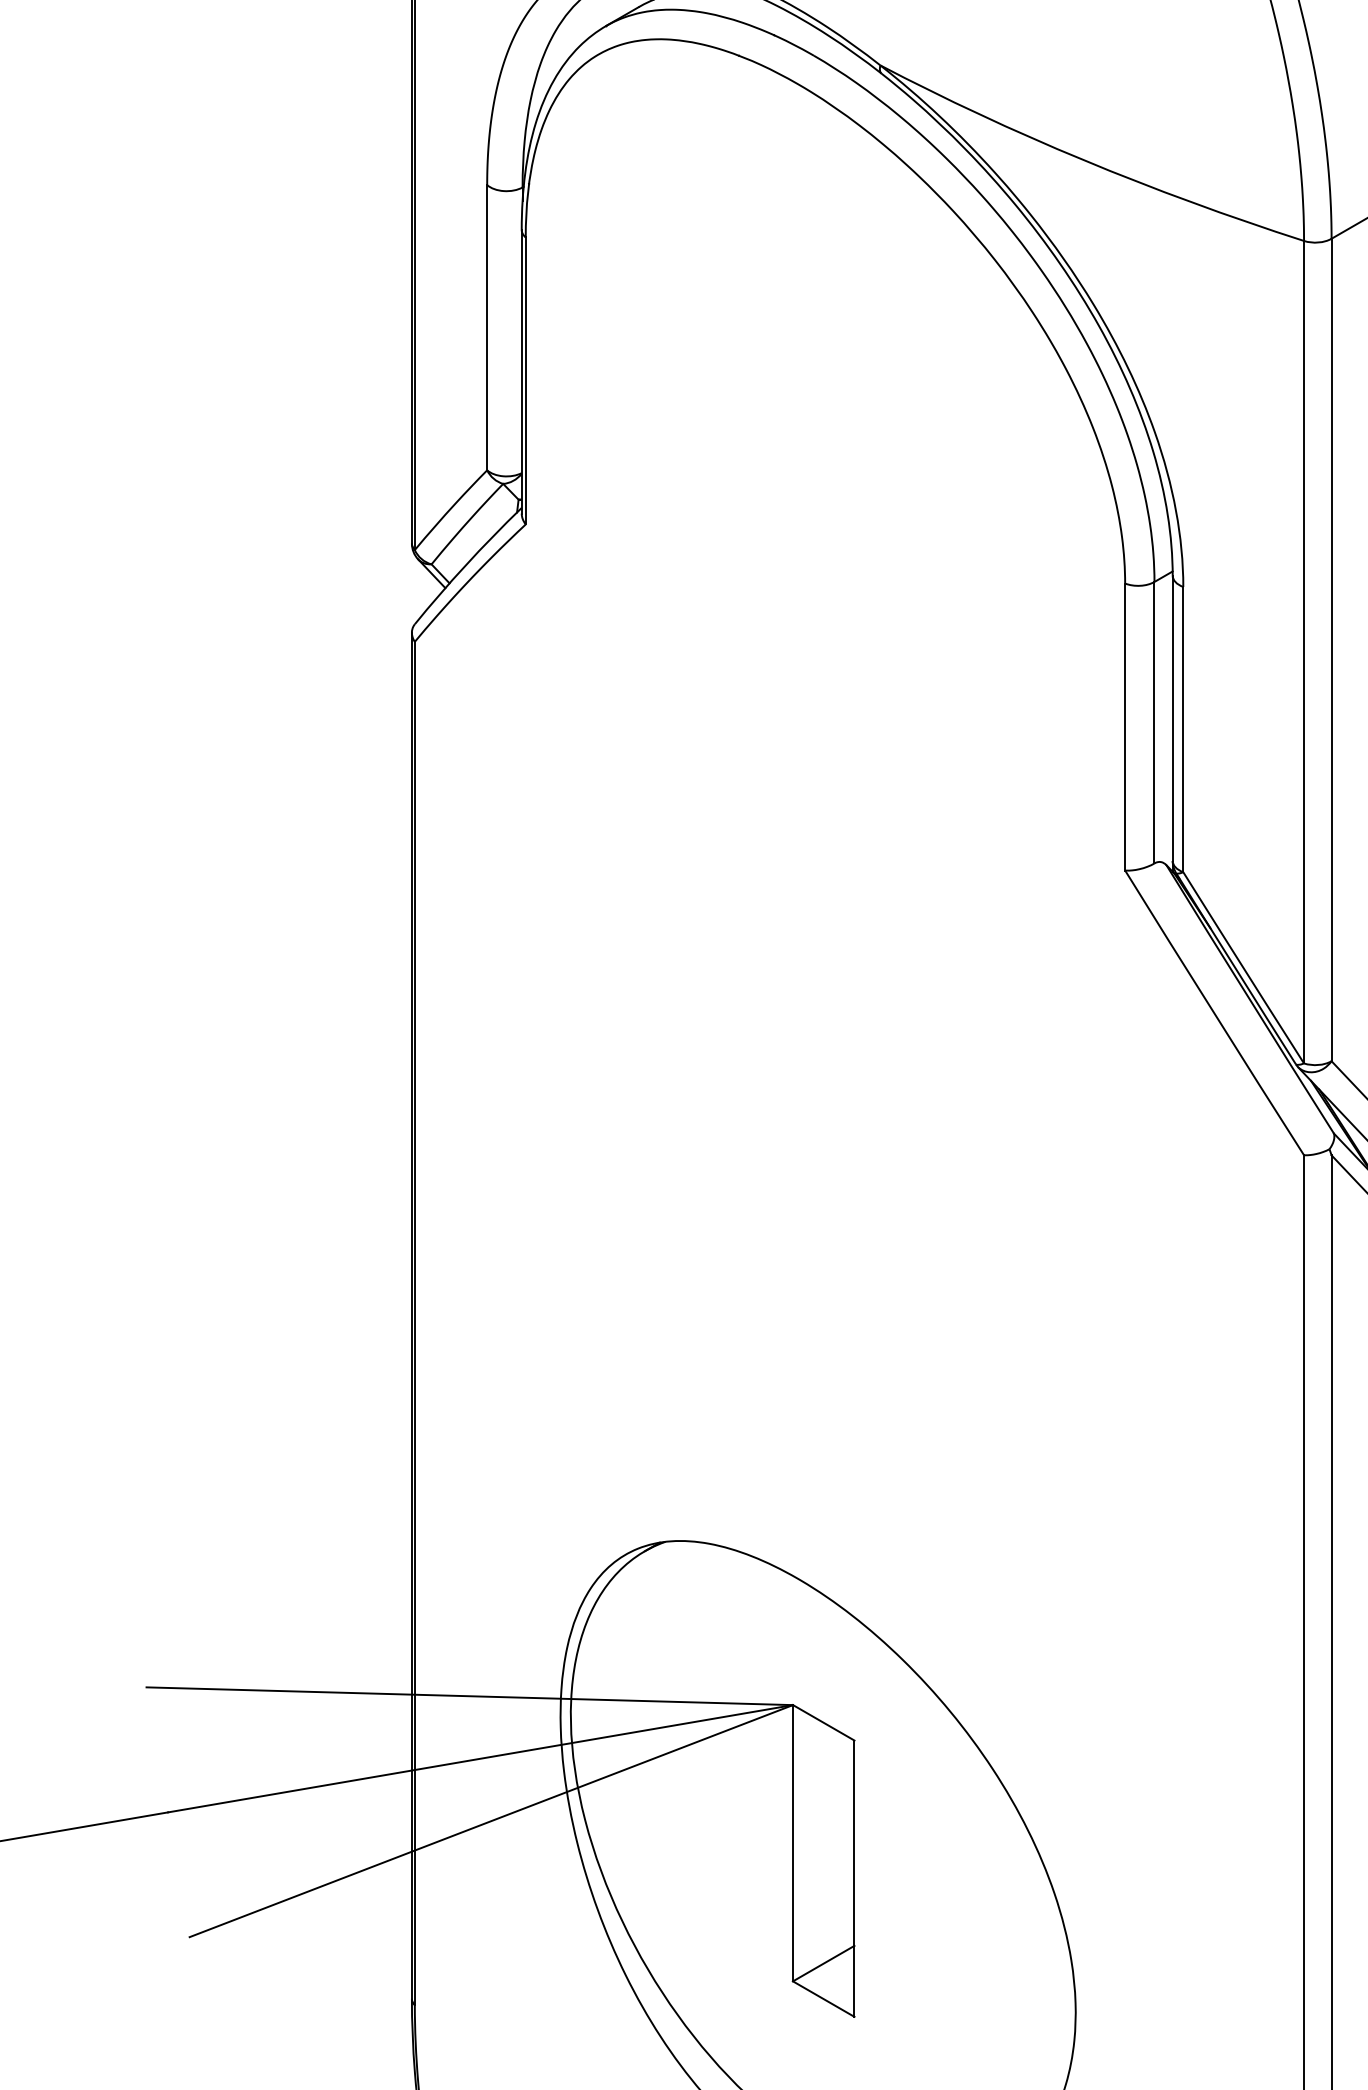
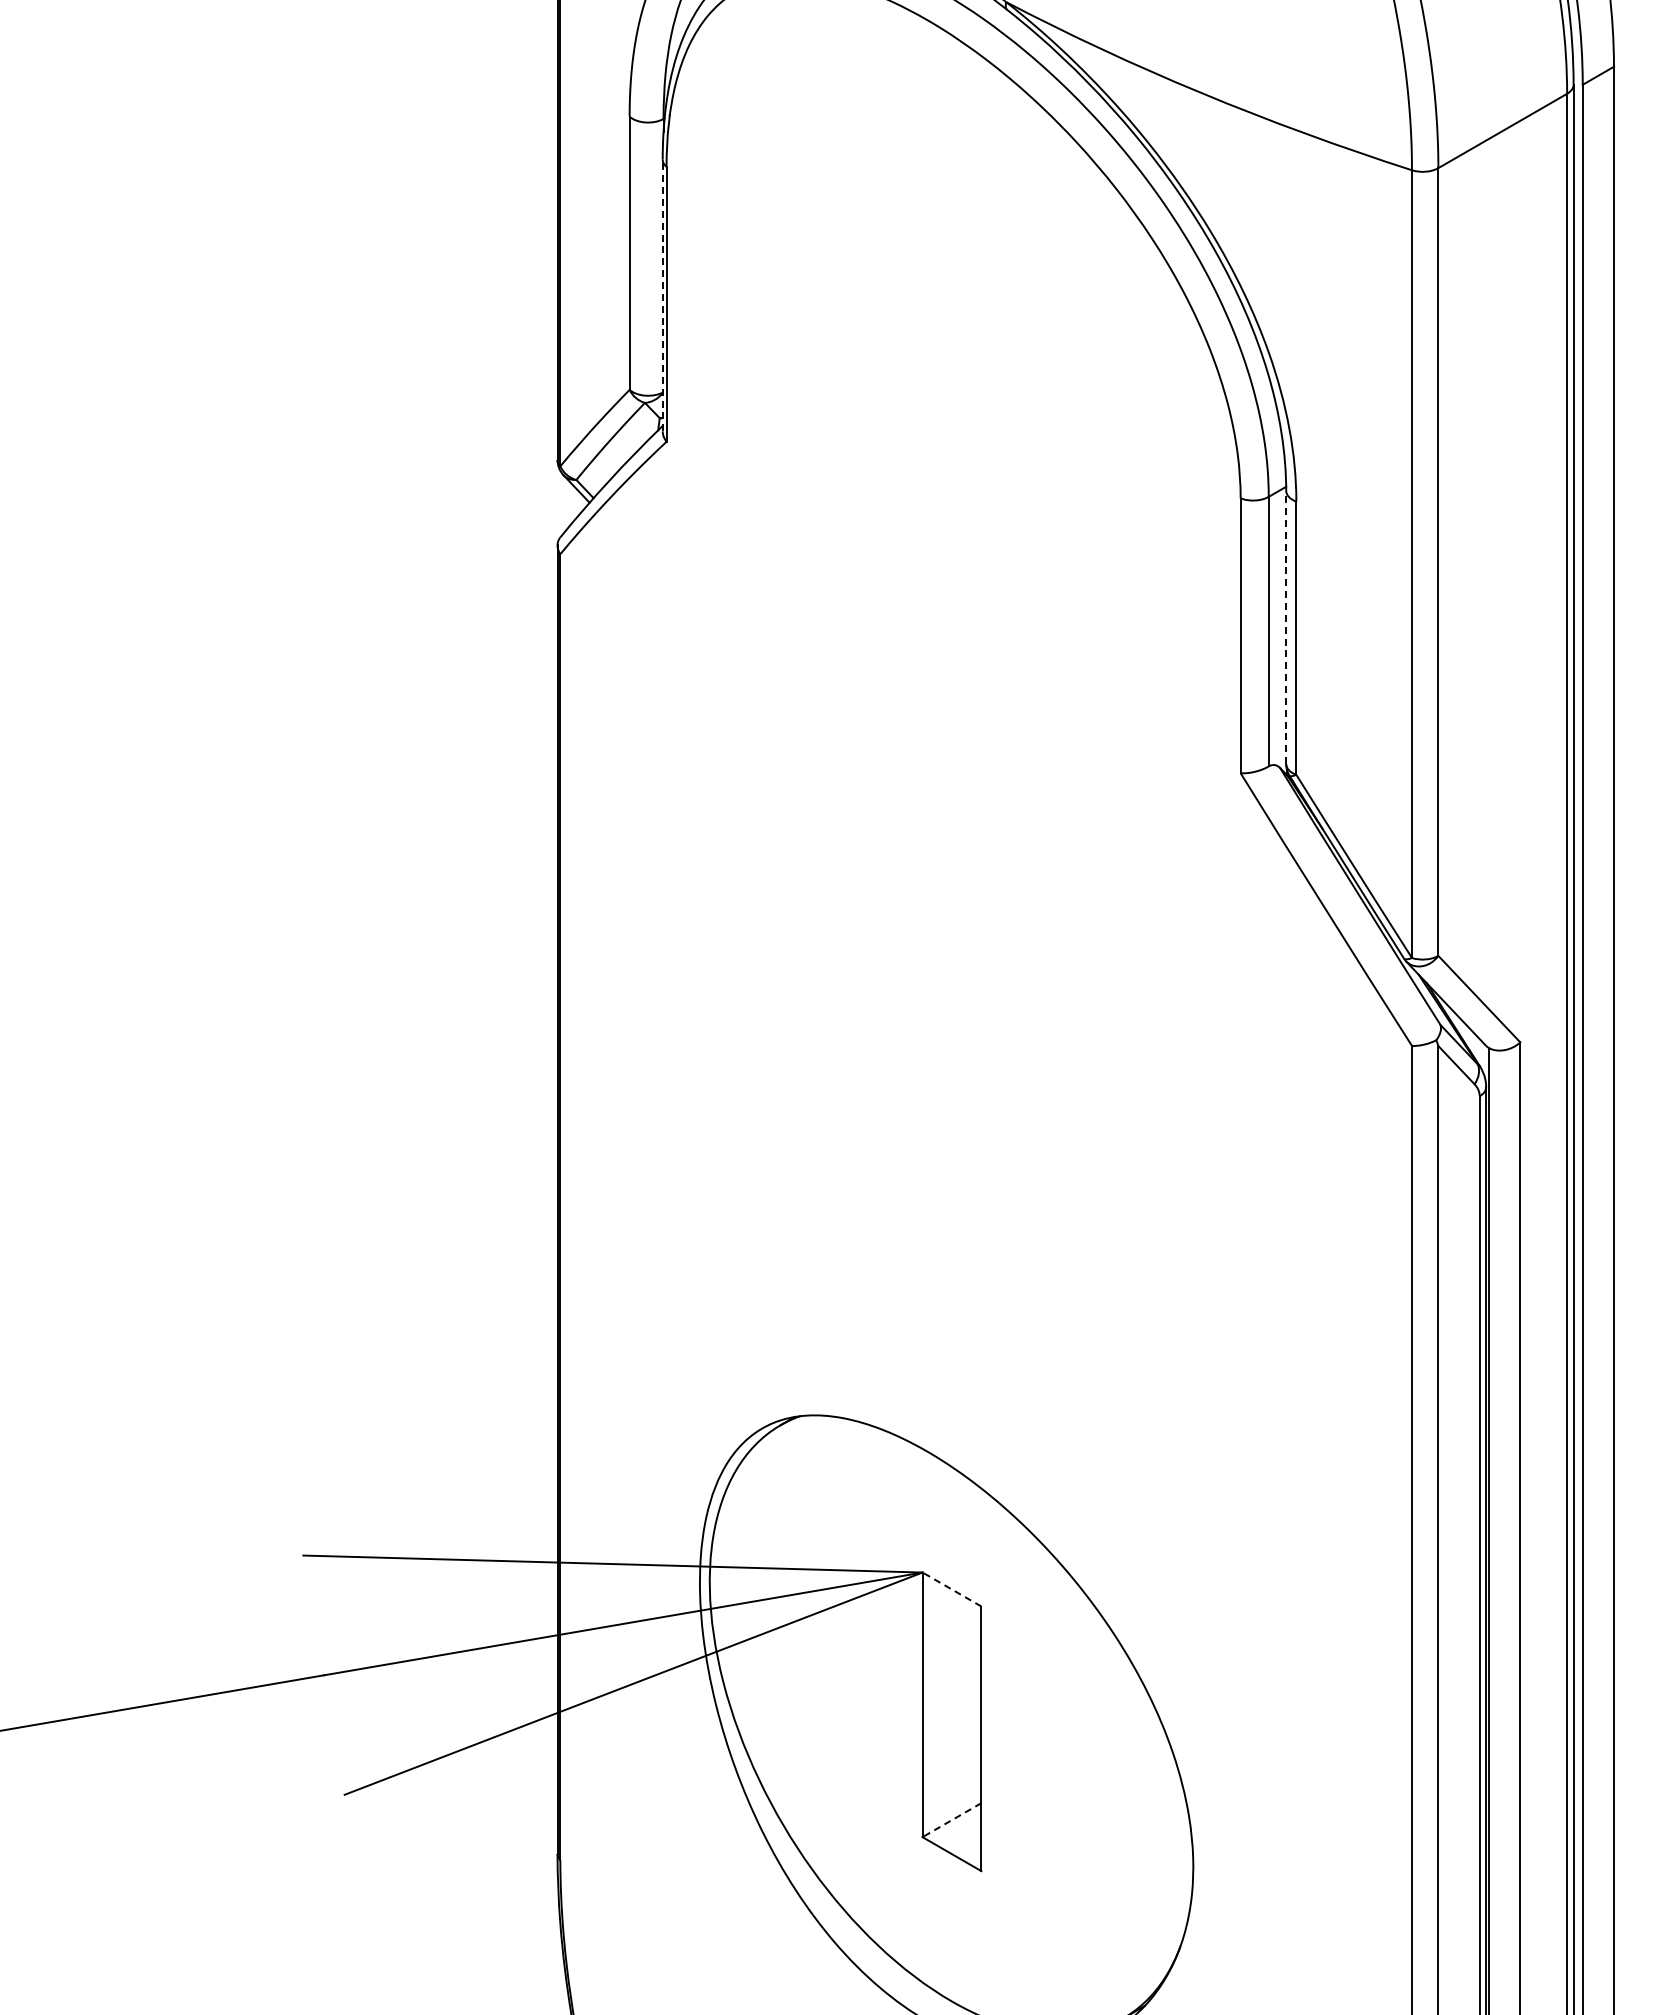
line: (521, 371) -> (662, 295), solid -> dashed
line: (1173, 718) -> (1286, 627), solid -> dashed
line: (823, 1722) -> (951, 1589), solid -> dashed
line: (823, 1963) -> (951, 1820), solid -> dashed

